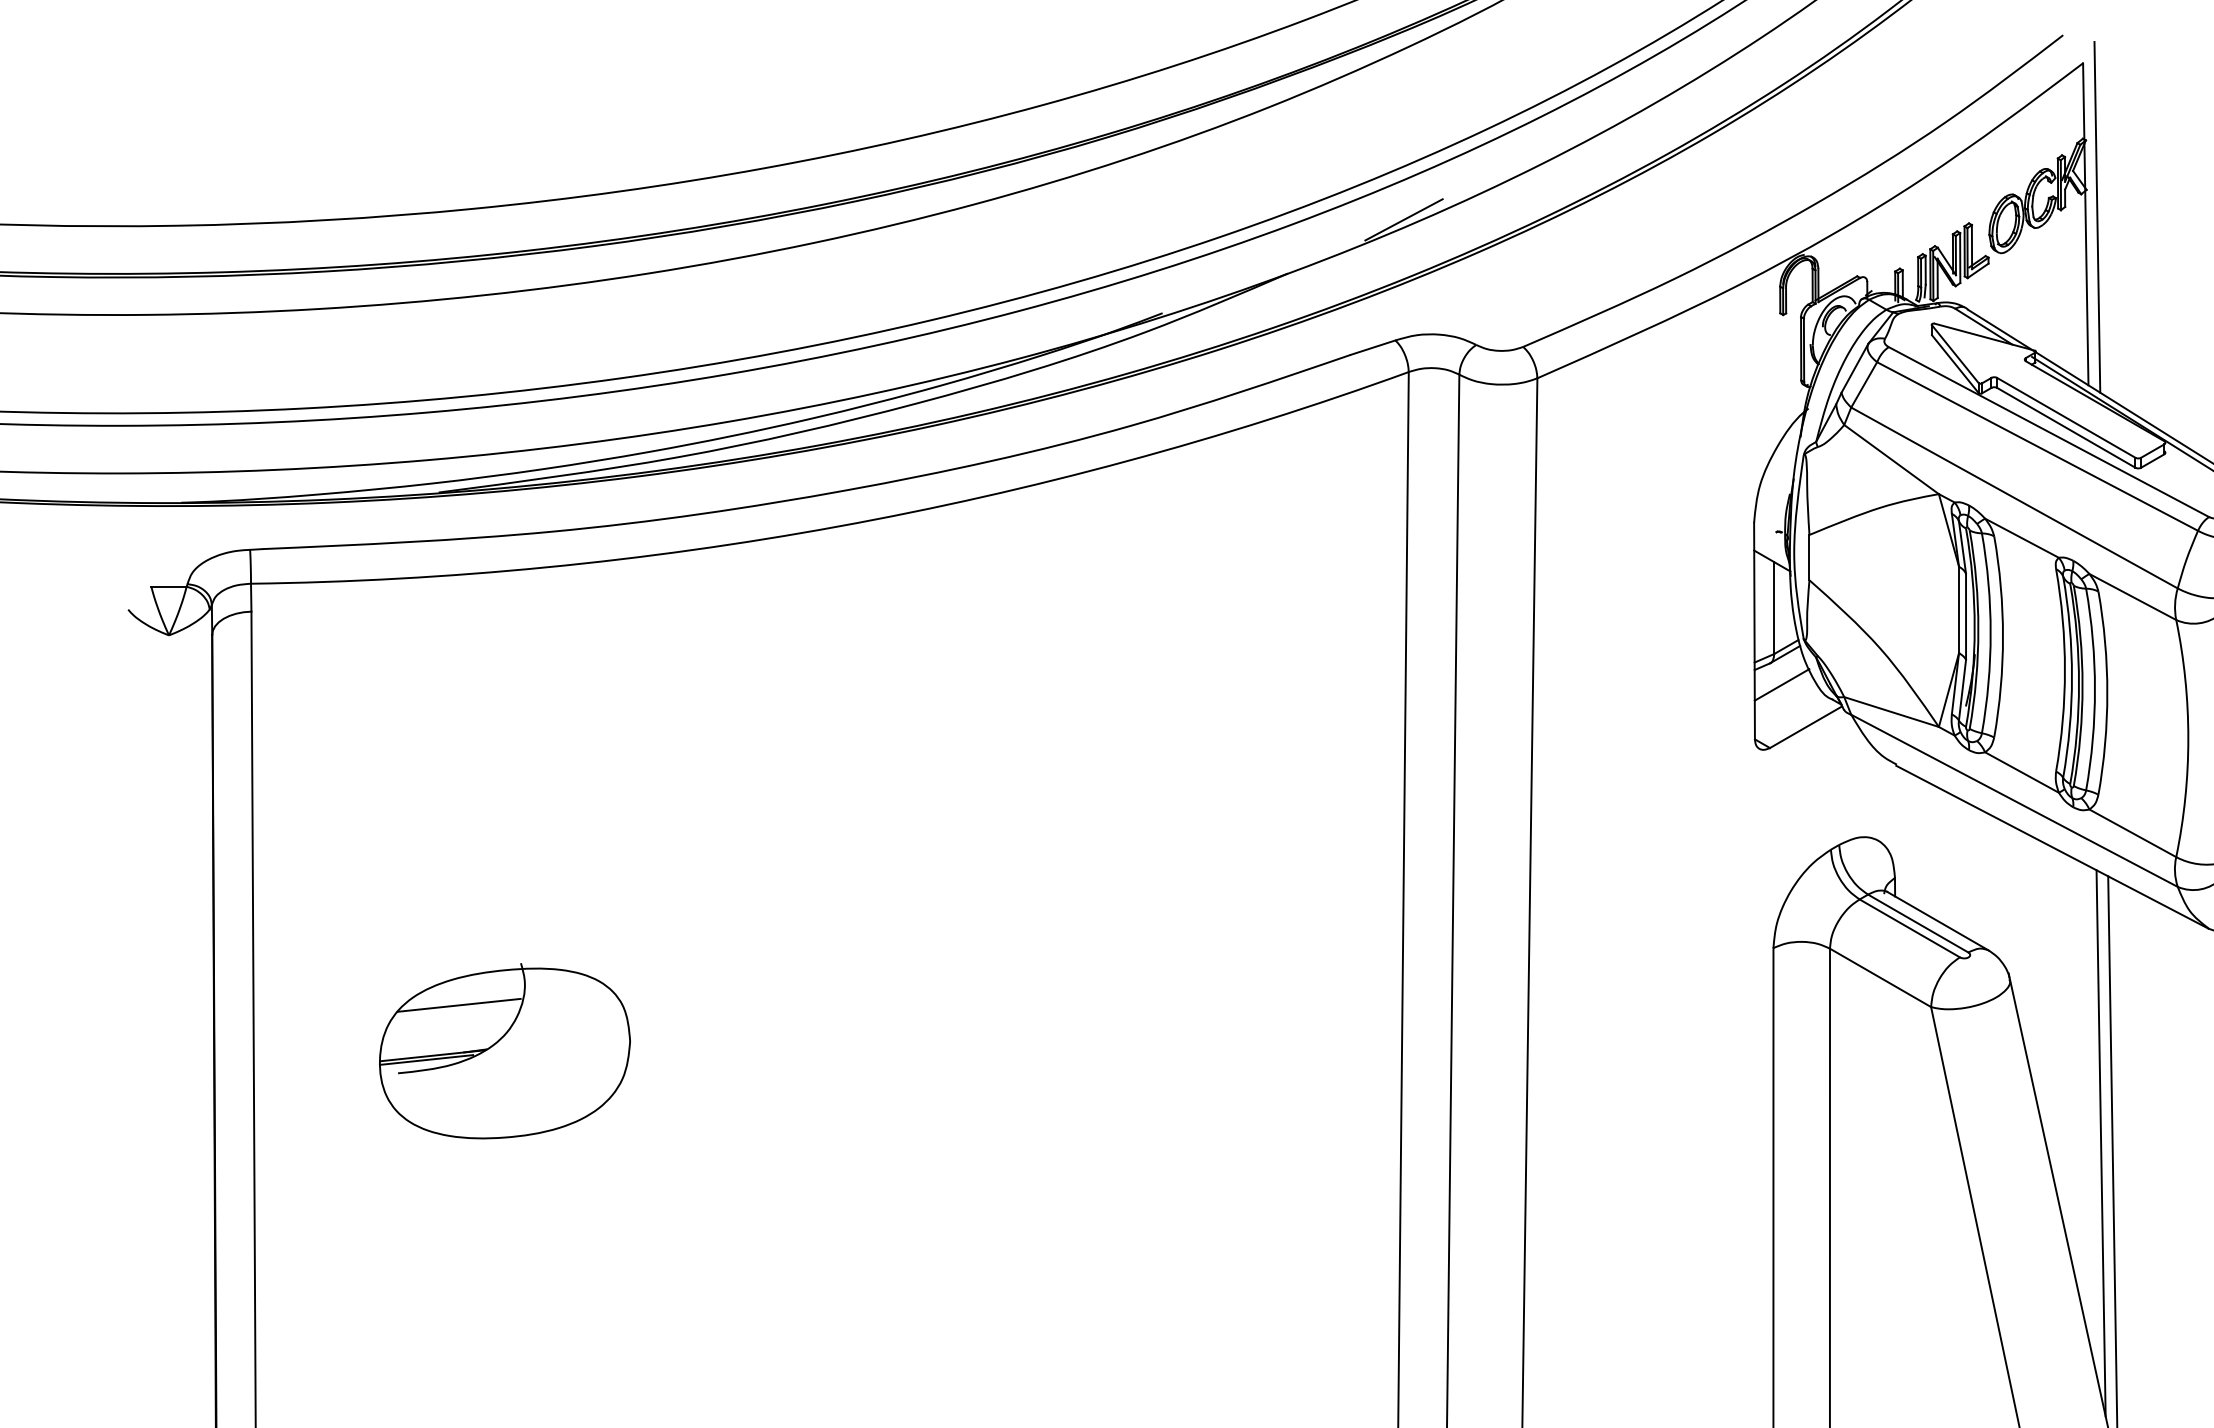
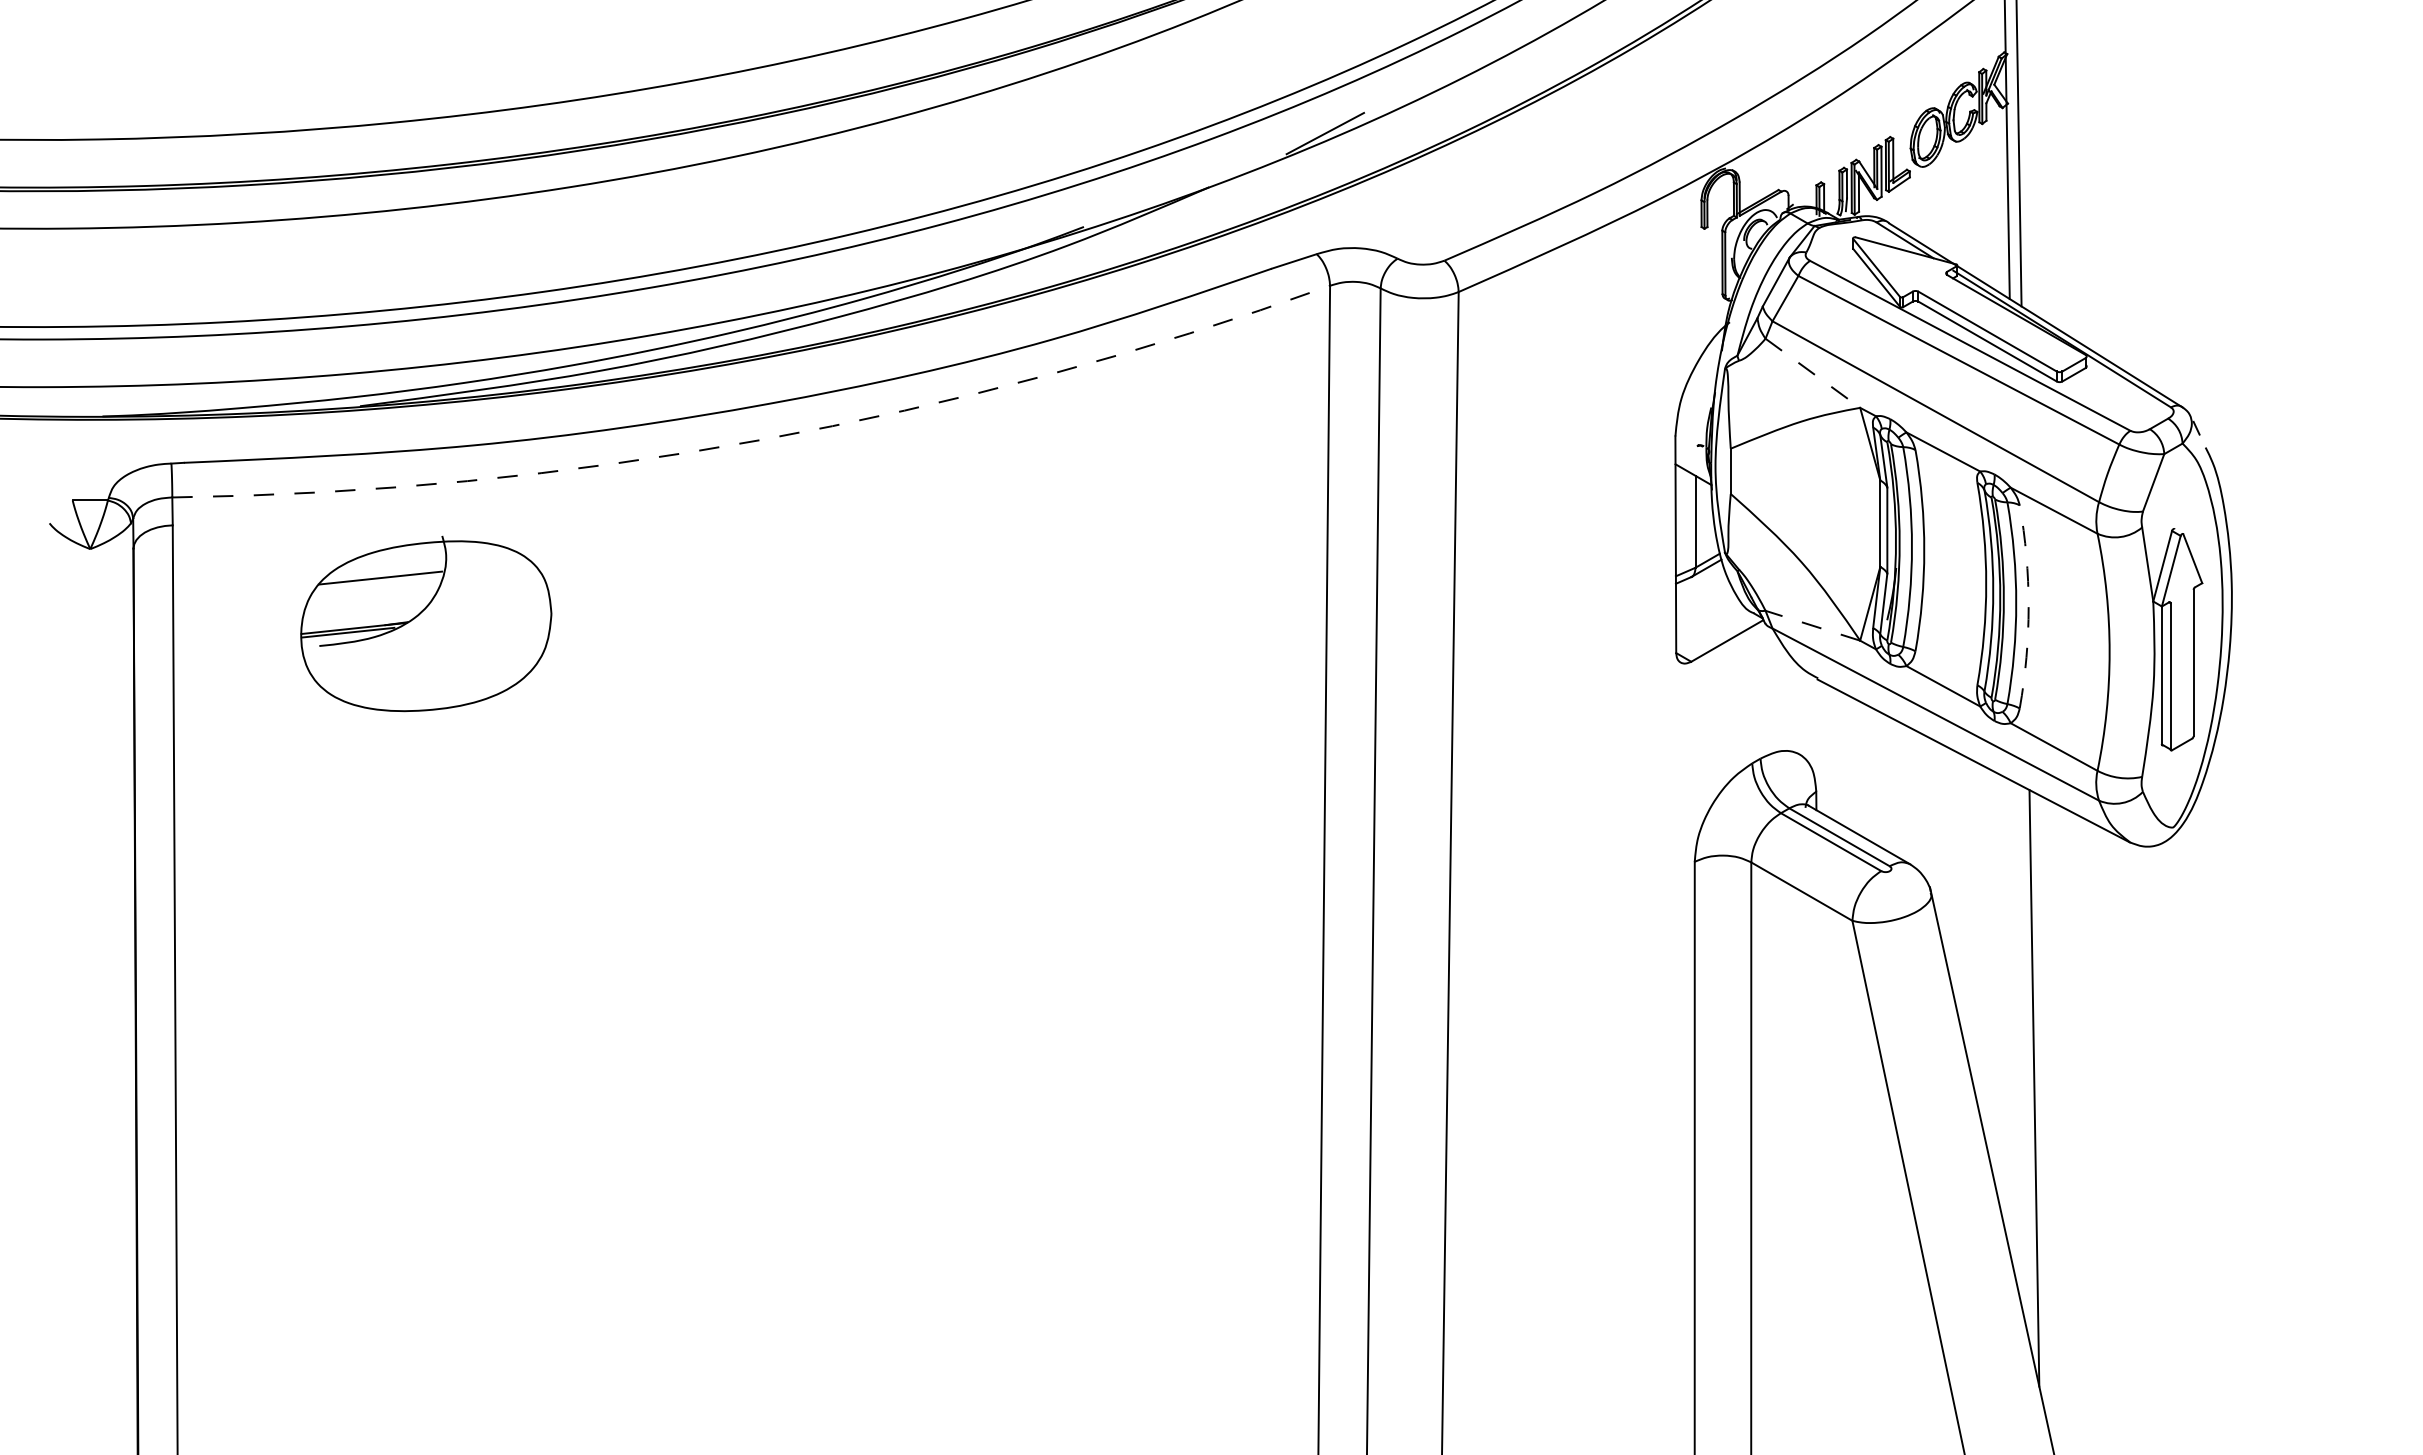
line: (1891, 459) -> (1812, 373), solid -> dashed
arc: (839, 526) -> (760, 440), solid -> dashed
line: (1782, 684) -> (1703, 598), removed
arc: (2107, 692) -> (2028, 606), solid -> dashed
line: (1891, 711) -> (1812, 625), solid -> dashed
part: (505, 1050) -> (426, 623), moved
line: (2100, 1142) -> (2021, 1056), removed

